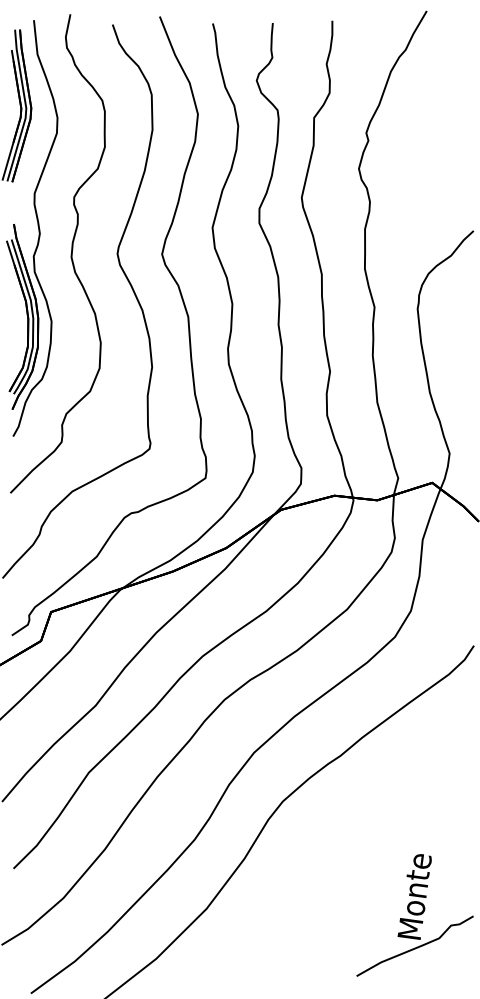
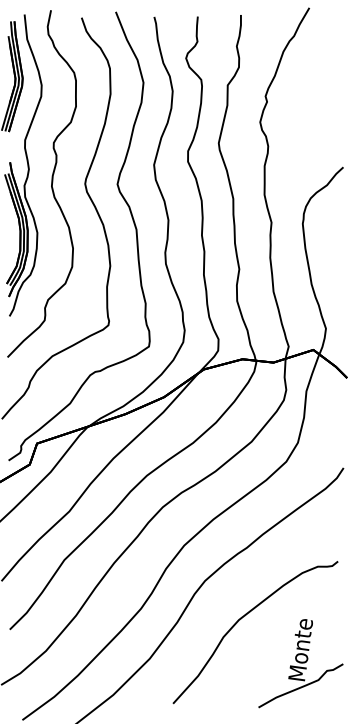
curve: (338, 850) -> (245, 616), added

